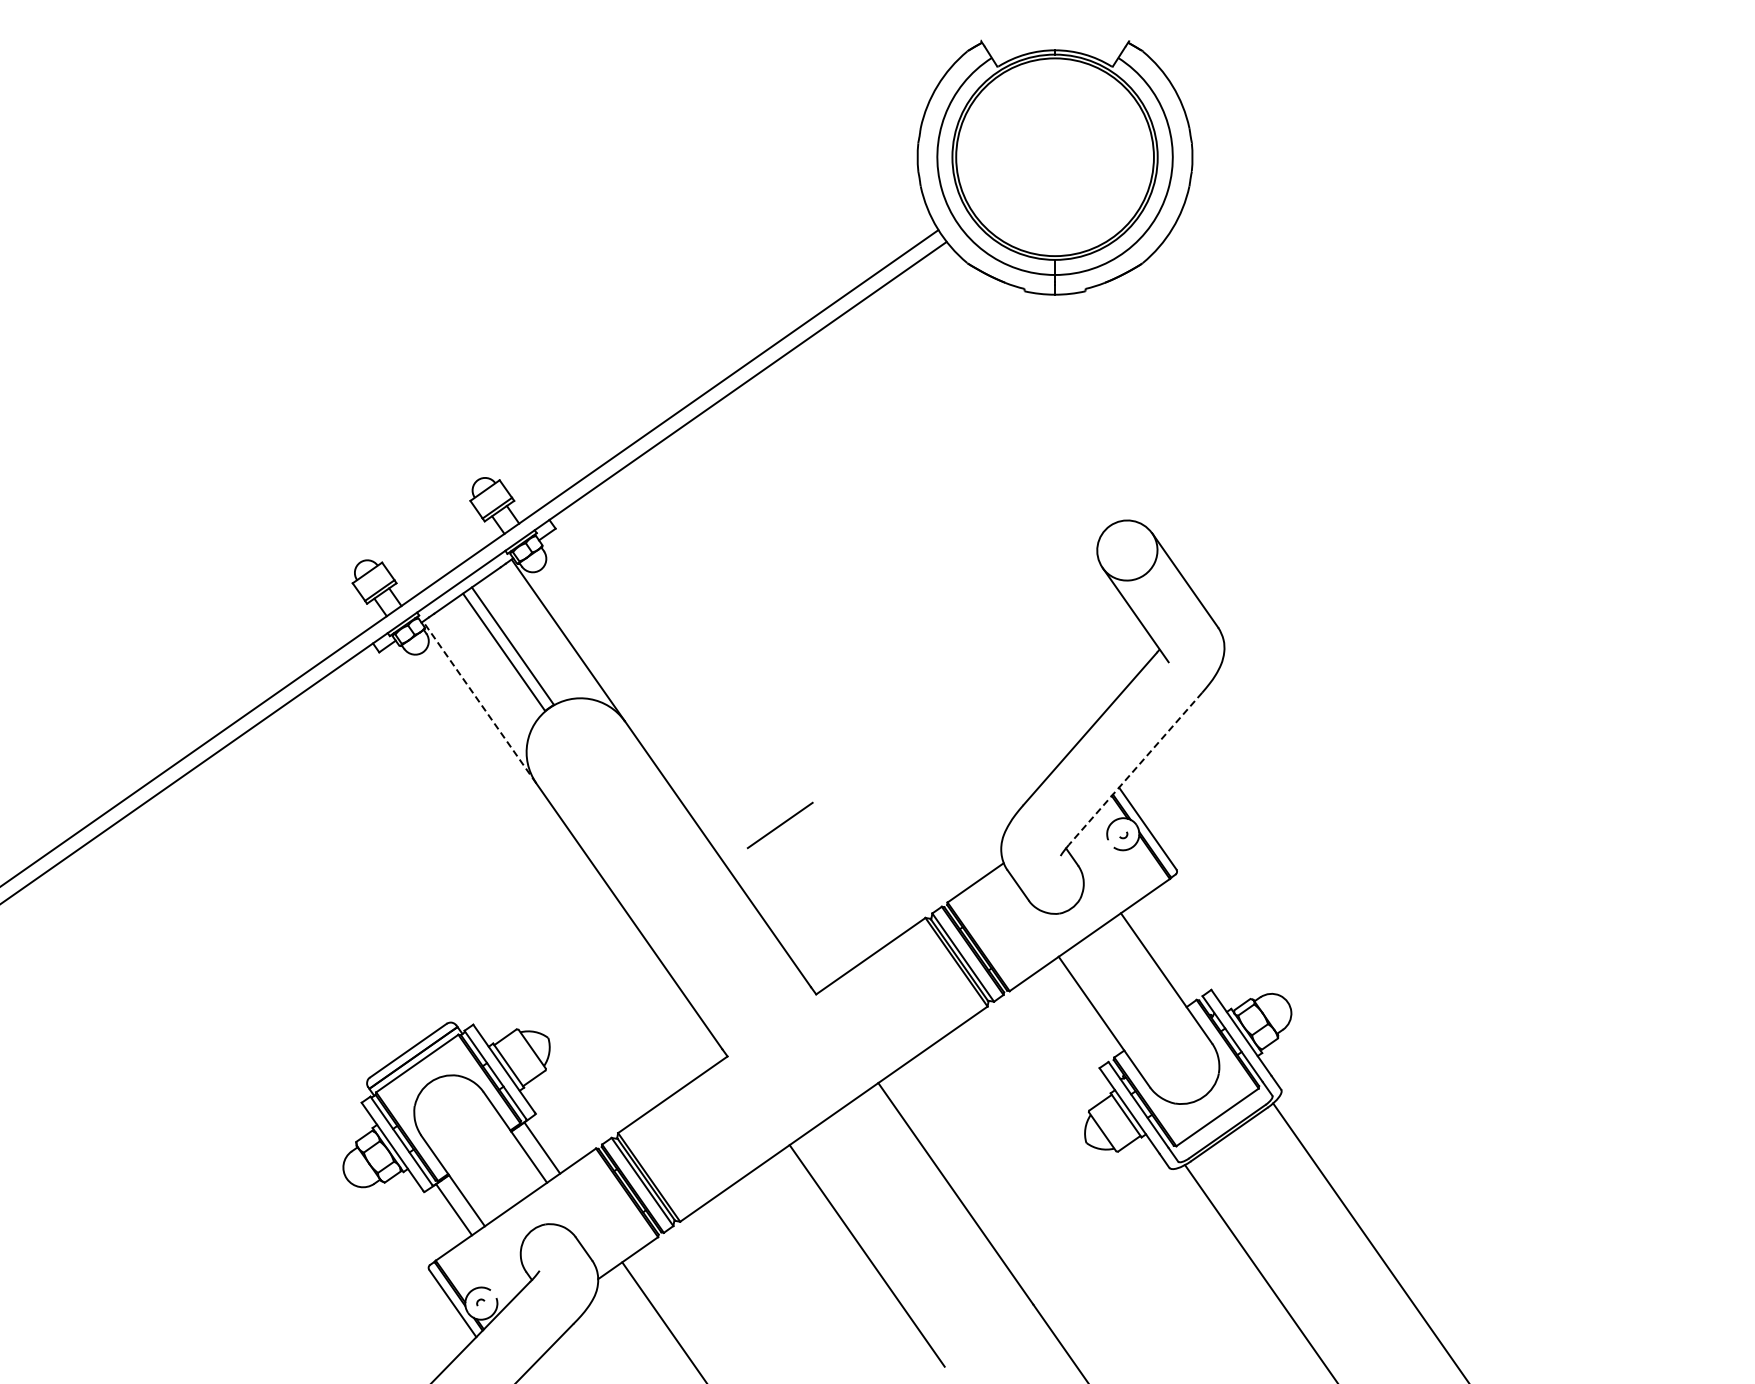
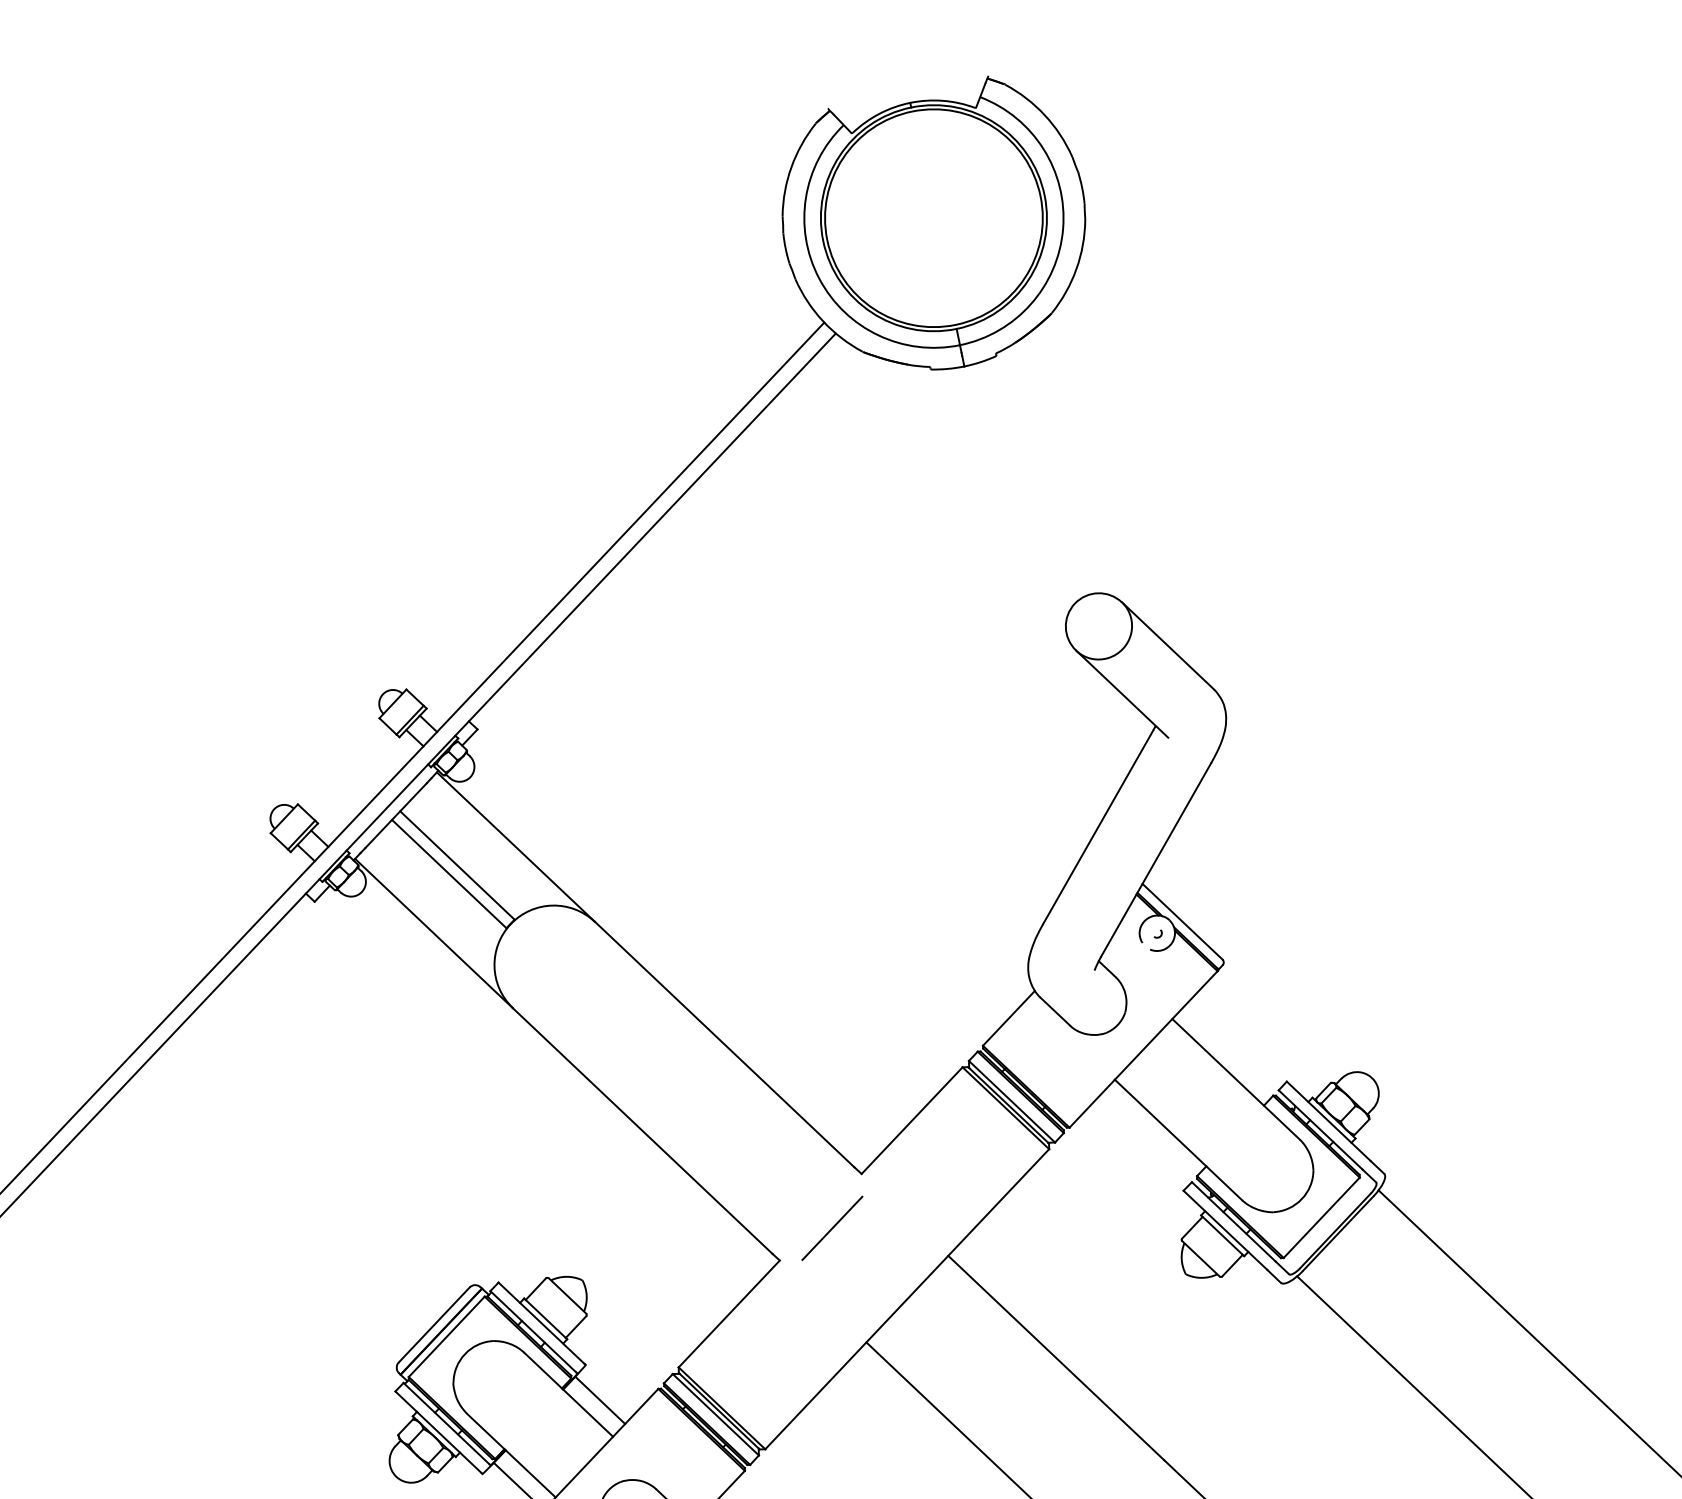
line: (479, 702) -> (433, 933), dashed -> solid
line: (1135, 769) -> (1156, 860), dashed -> solid
line: (779, 825) -> (831, 1228), moved

